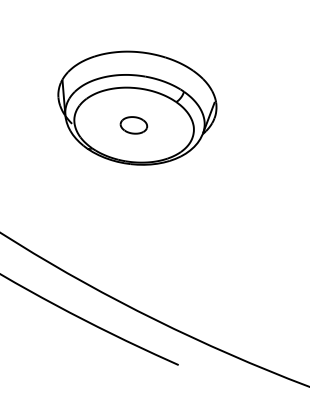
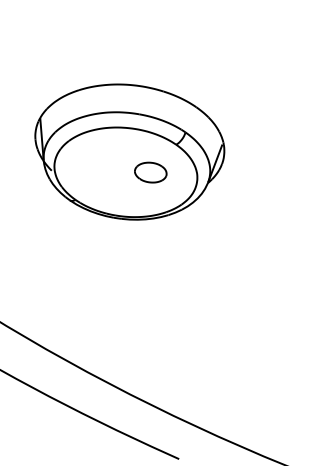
part: (133, 125) -> (150, 172), moved

